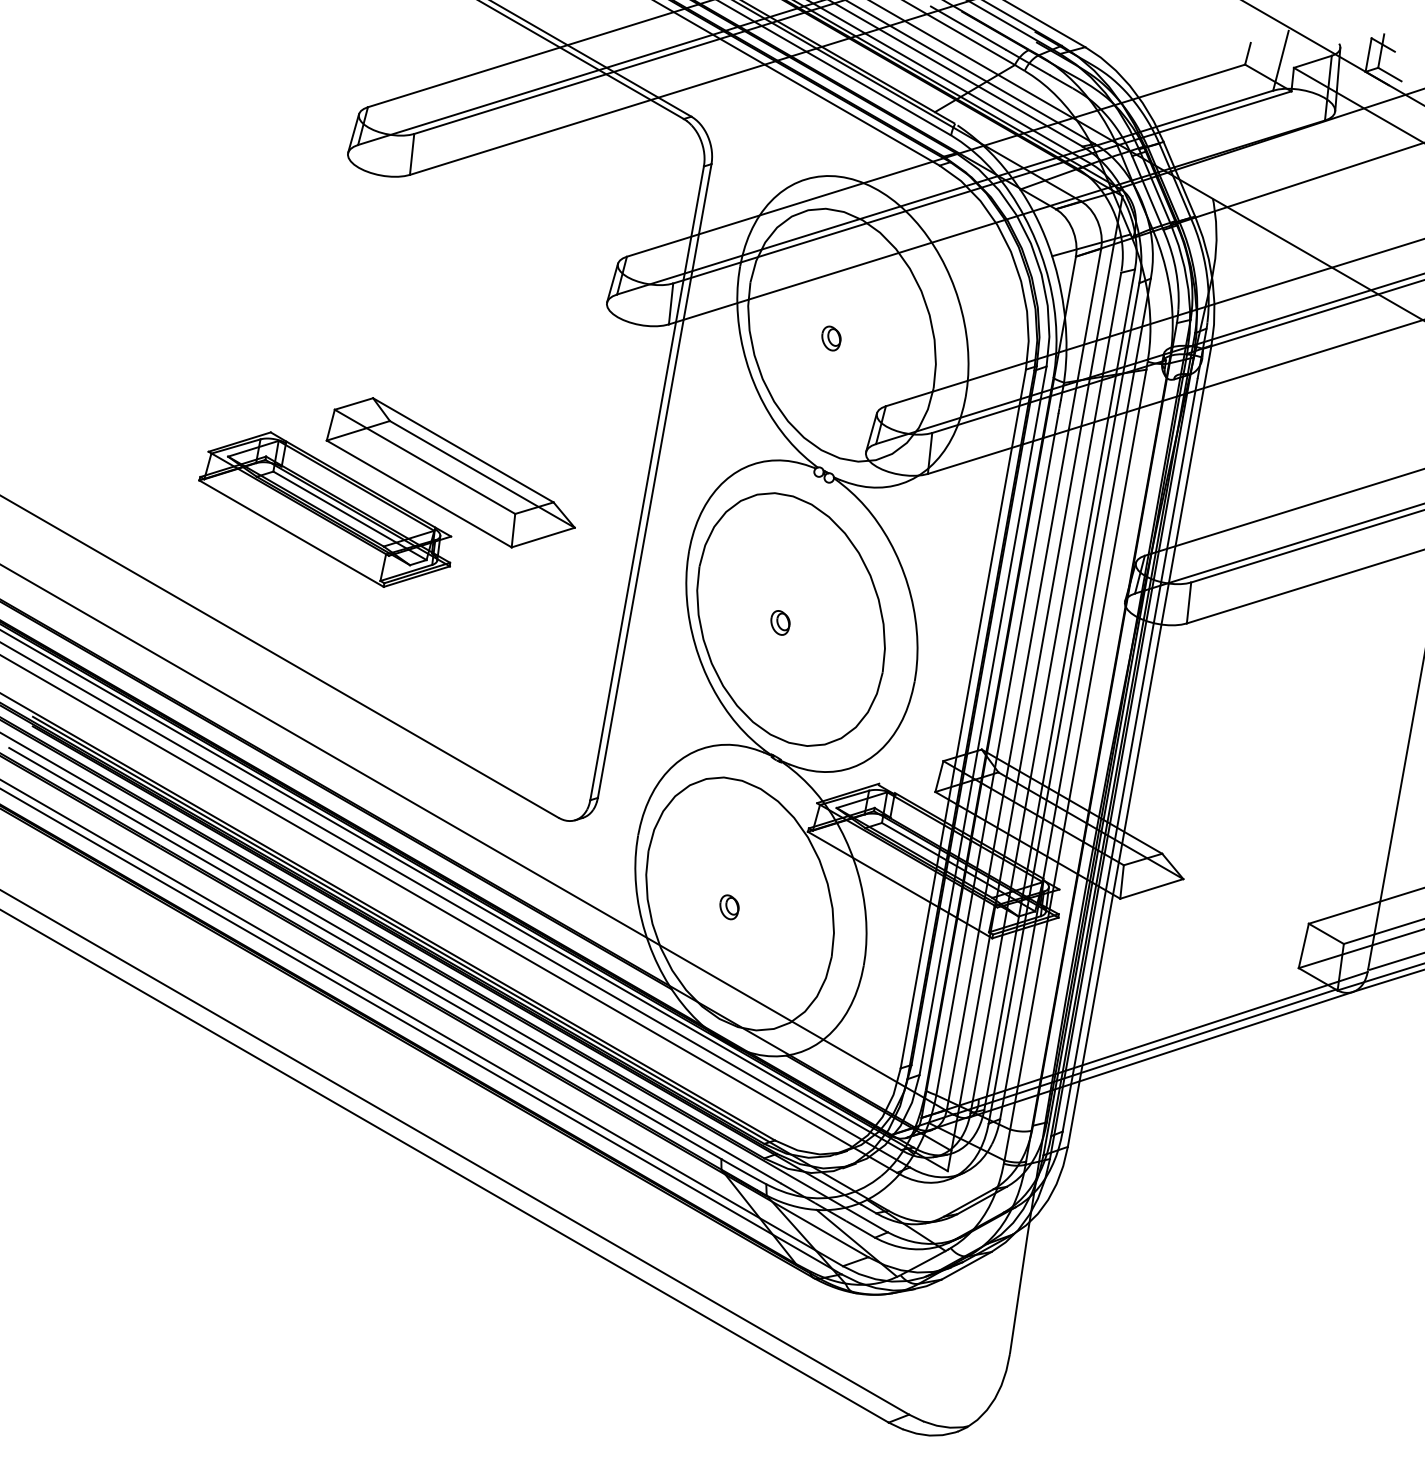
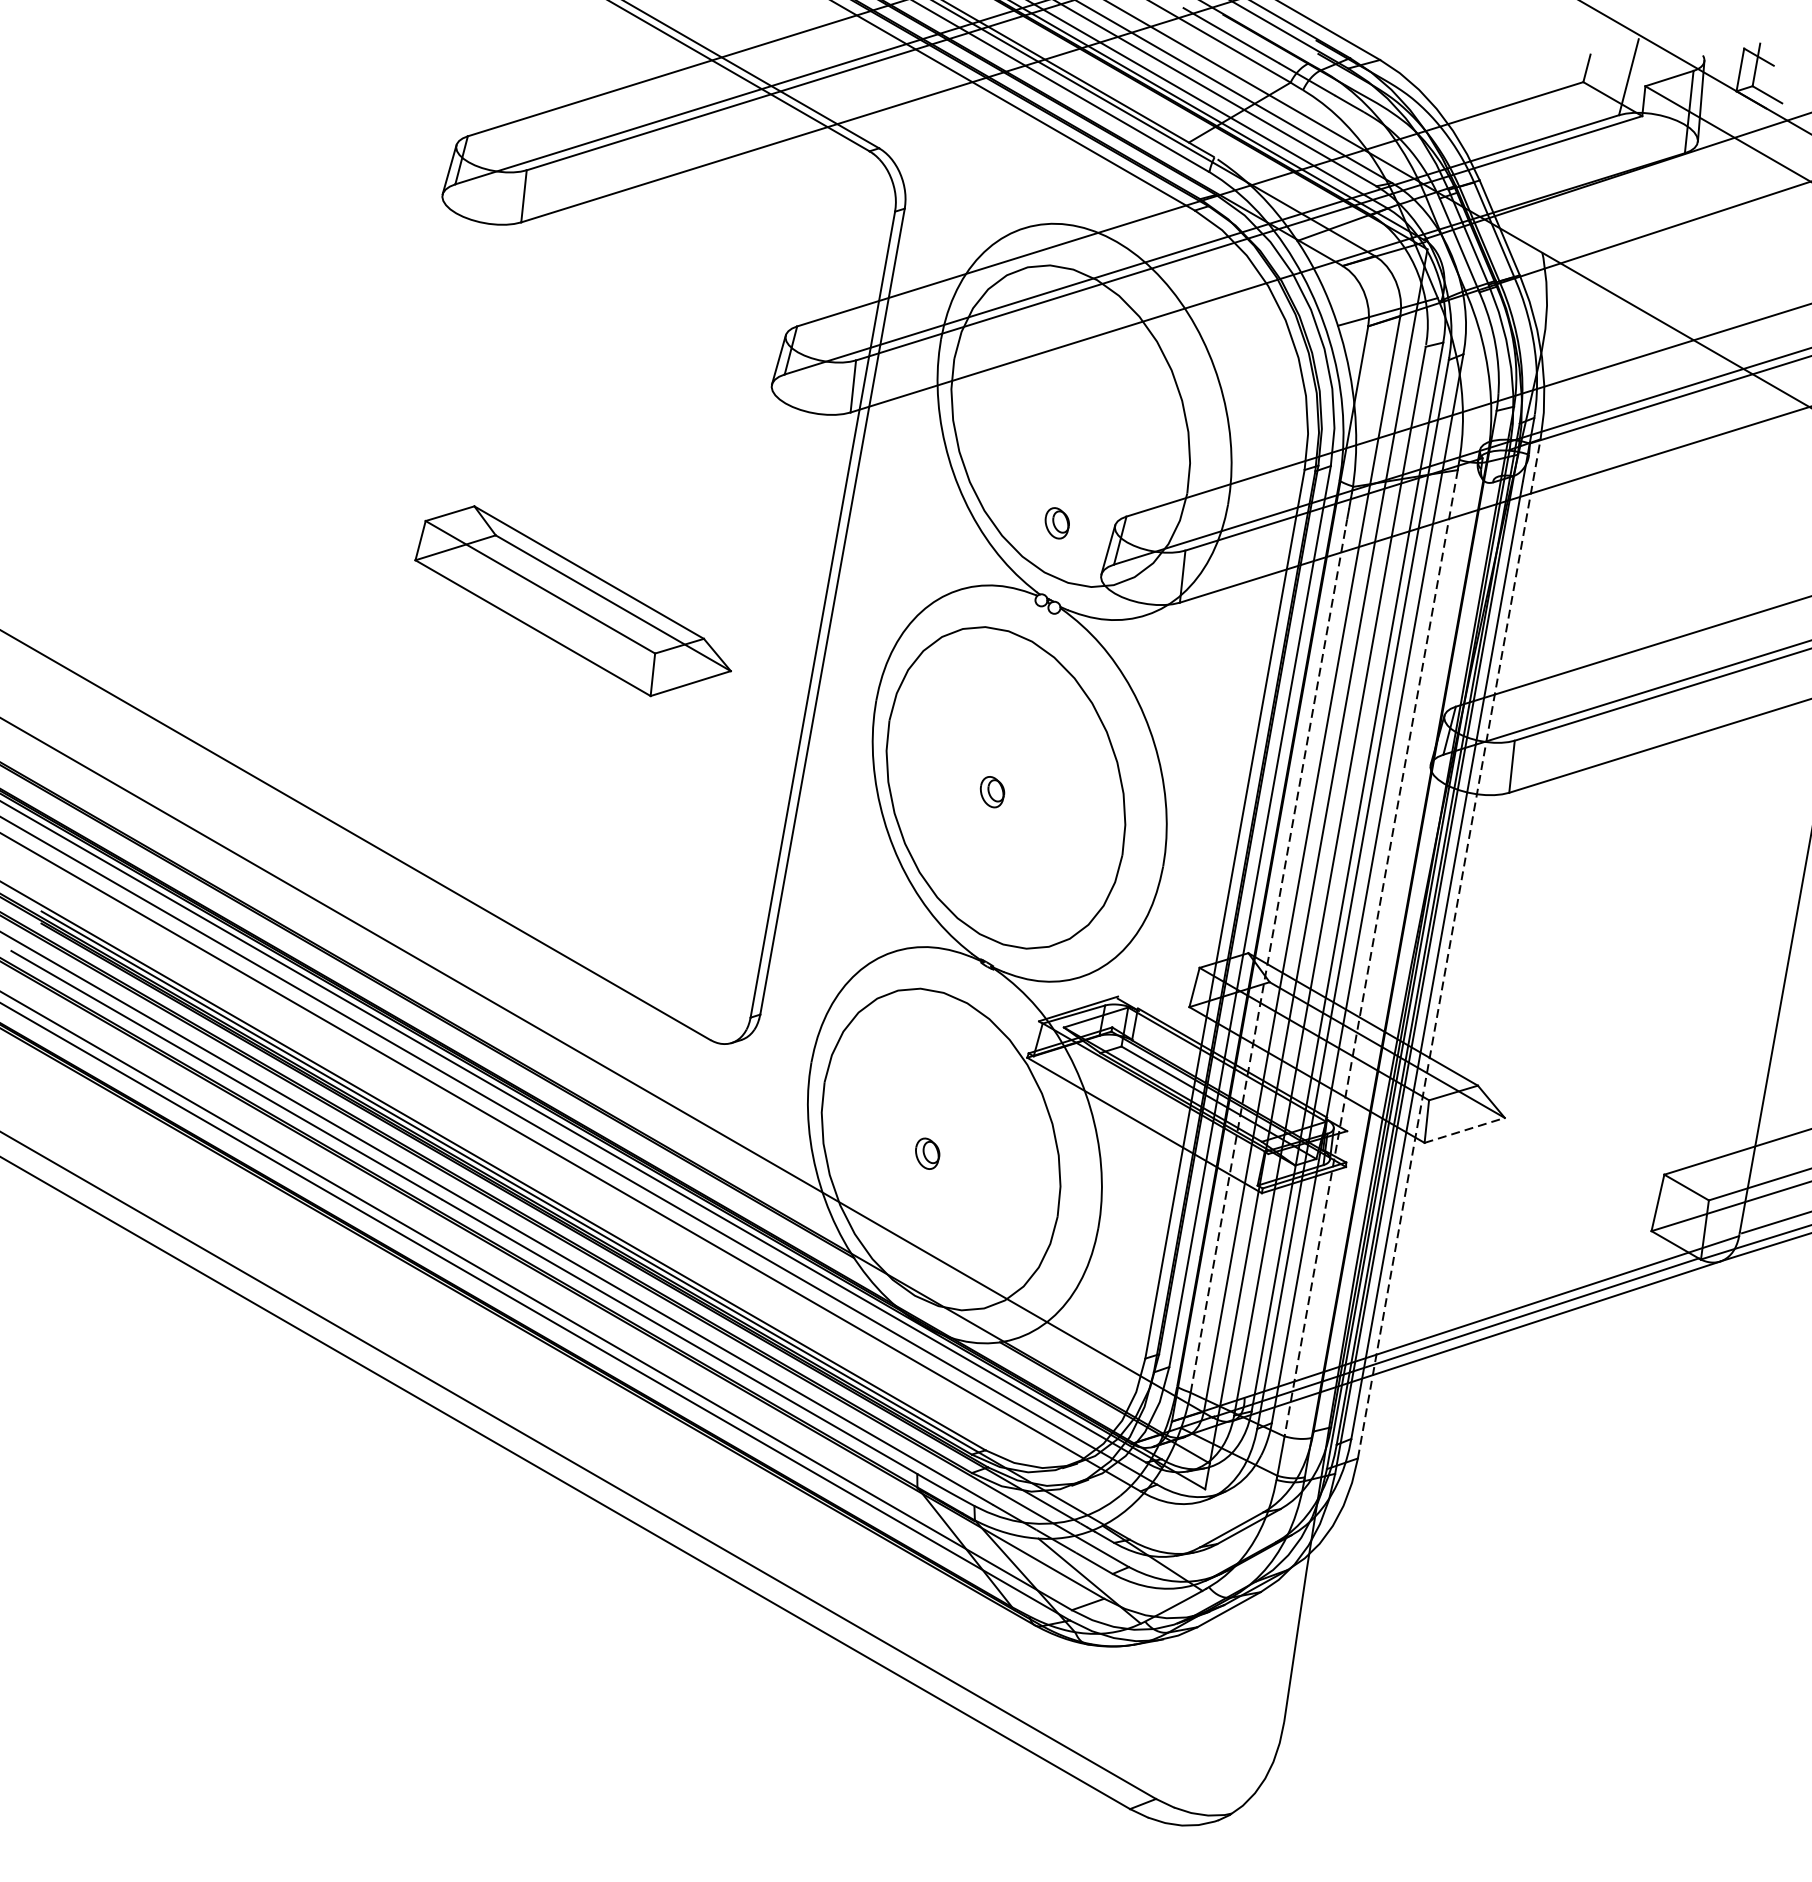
part: (831, 338) -> (1057, 523), moved
part: (325, 509) -> (413, 647), removed
line: (1139, 745) -> (1449, 947), solid -> dashed
line: (1078, 749) -> (1371, 953), solid -> dashed
line: (997, 754) -> (1268, 959), solid -> dashed
line: (1152, 888) -> (1465, 1129), solid -> dashed

